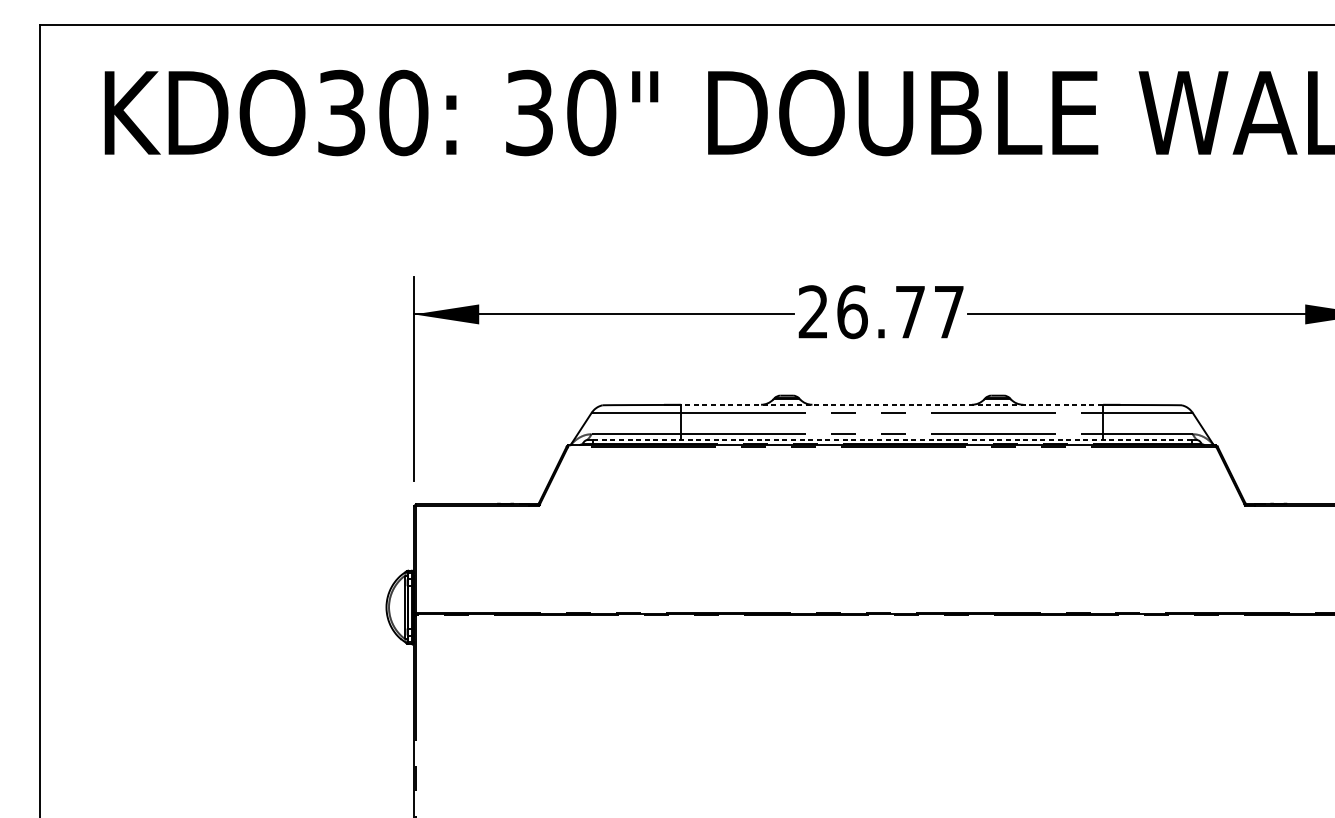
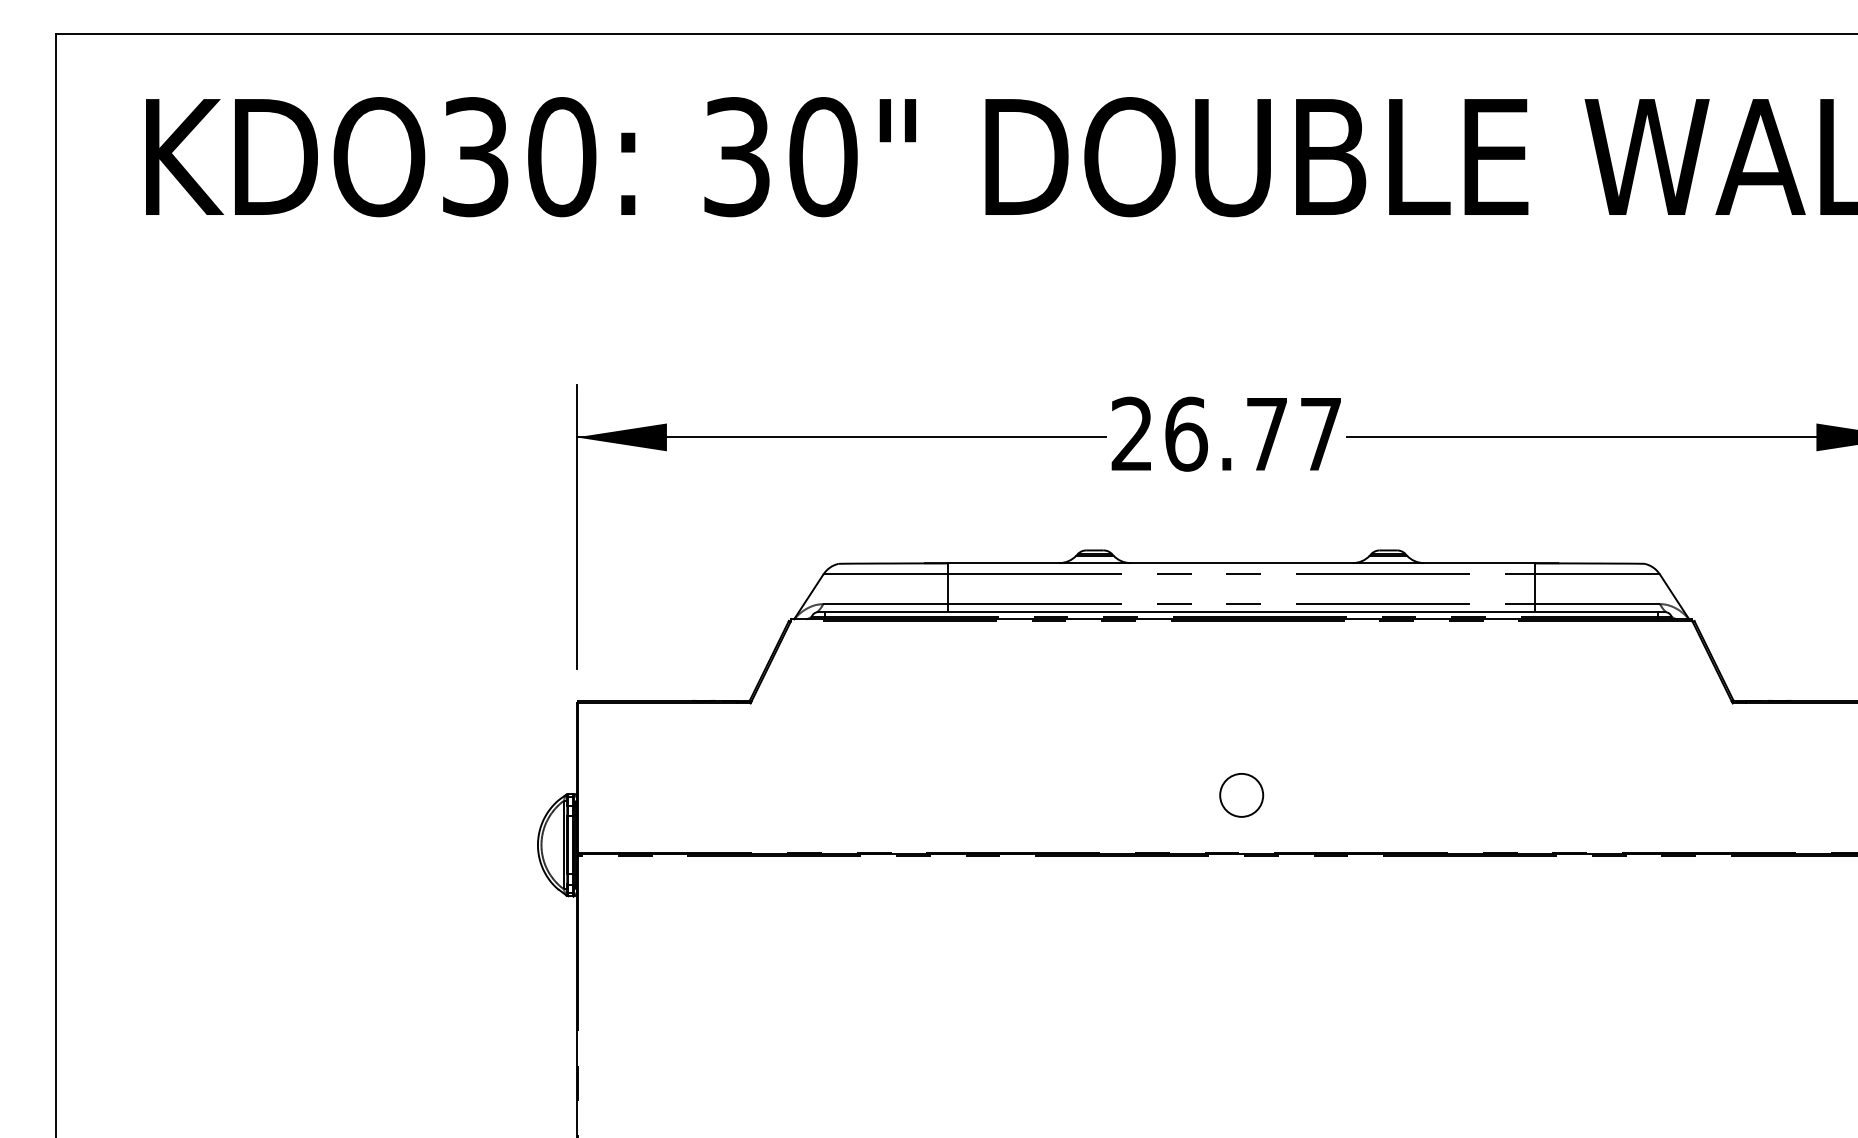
line: (892, 405) -> (1241, 563), dashed -> solid
line: (892, 440) -> (1241, 612), dashed -> solid
circle: (892, 571) -> (1241, 795), added

